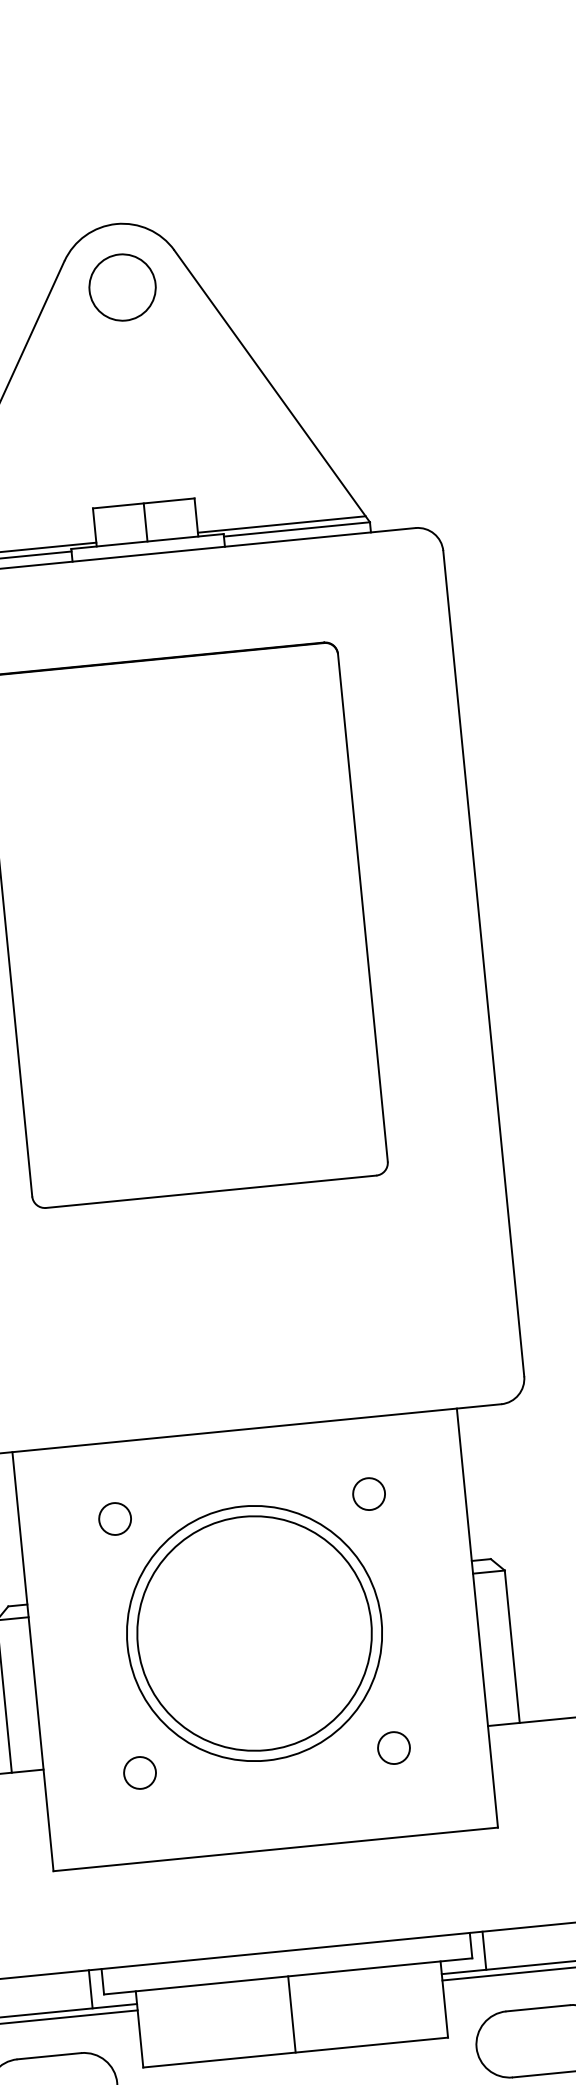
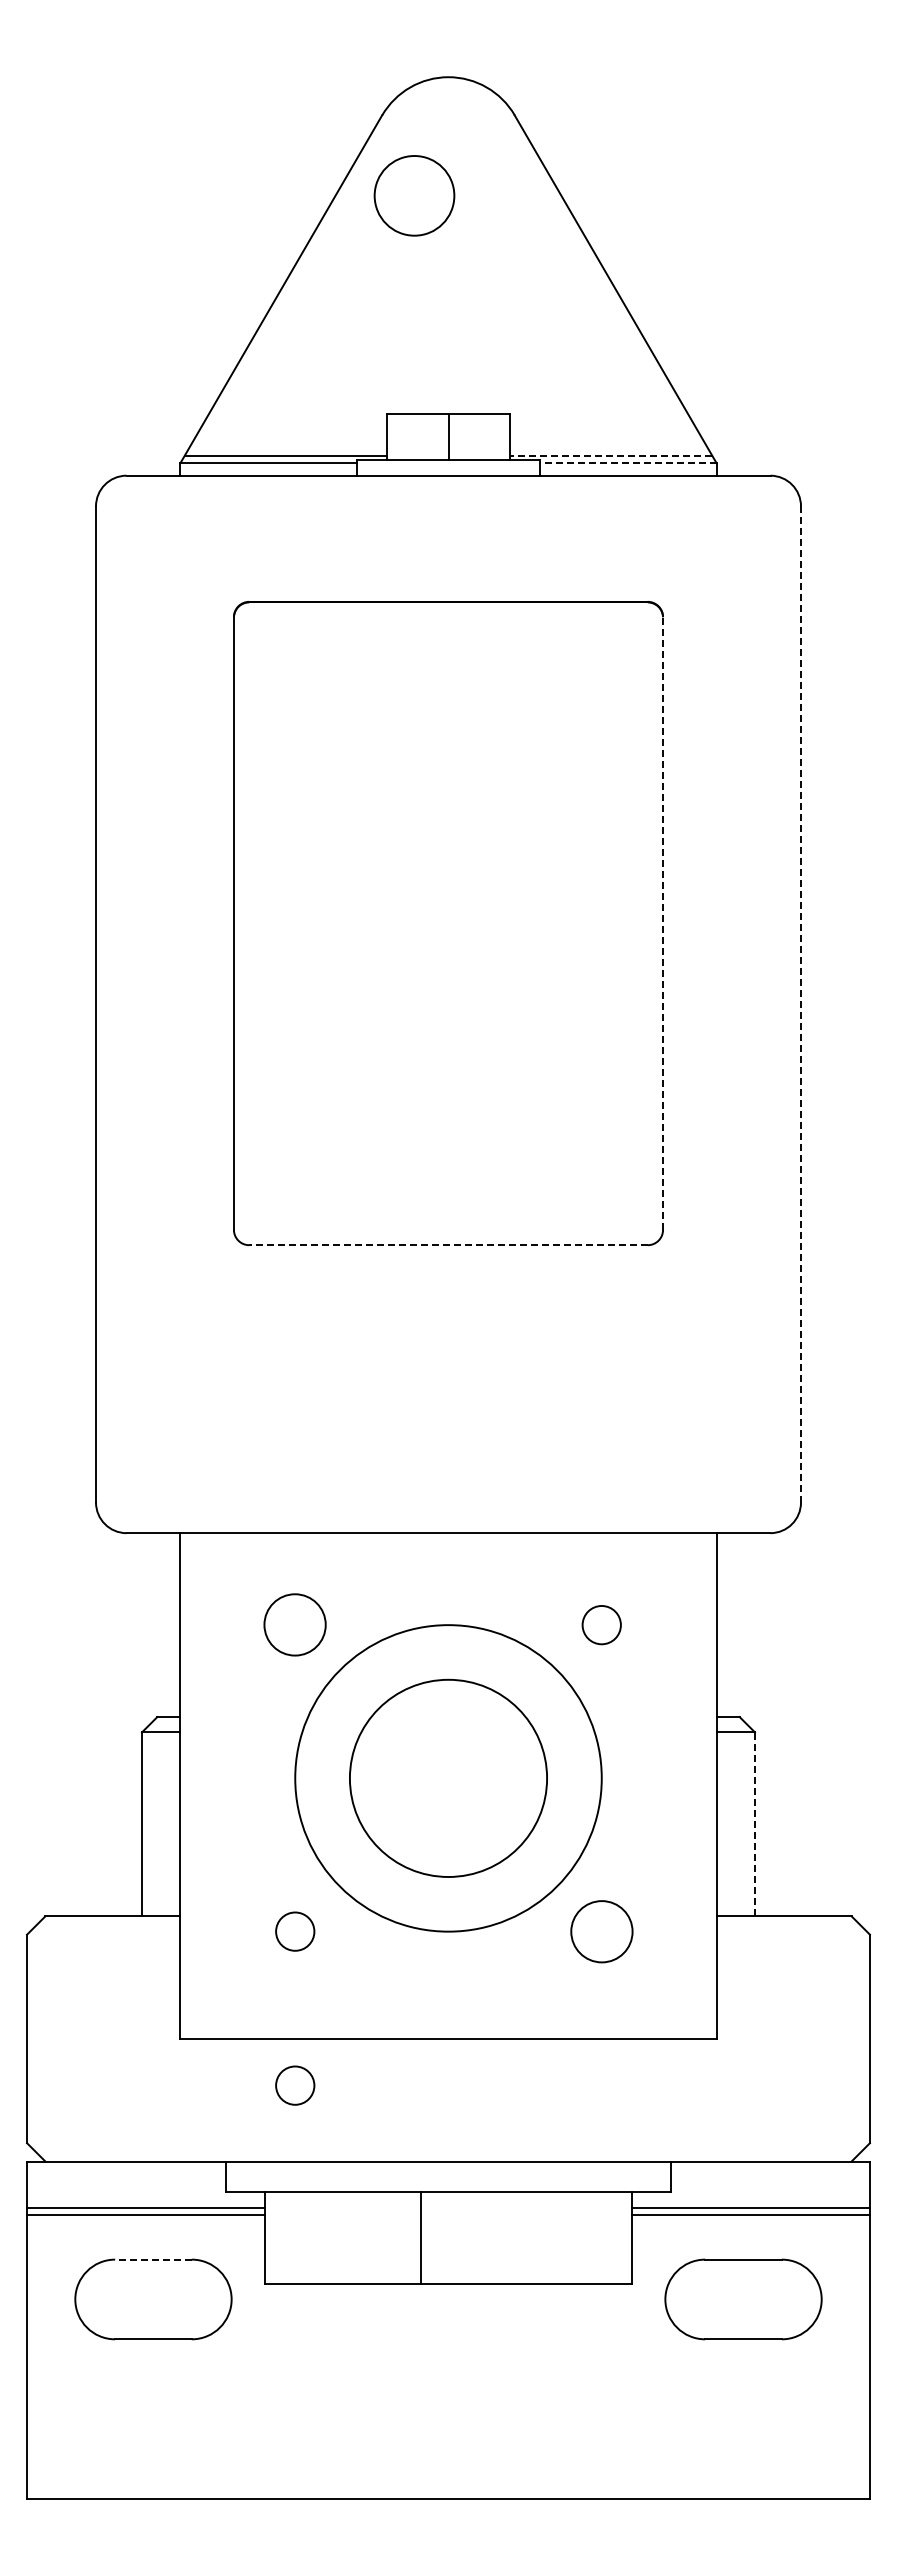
circle: (122, 287) -> (414, 195), moved
line: (281, 524) -> (610, 455), solid -> dashed
line: (296, 529) -> (628, 463), solid -> dashed
line: (363, 907) -> (663, 923), solid -> dashed
line: (484, 963) -> (801, 1004), solid -> dashed
line: (211, 1192) -> (448, 1245), solid -> dashed
circle: (115, 1519) -> (295, 1625), size x1.6
circle: (254, 1633) -> (448, 1778), size x0.7
line: (512, 1646) -> (755, 1824), solid -> dashed
circle: (393, 1747) -> (601, 1931), size x1.6
circle: (152, 1900) -> (295, 2085), added
line: (484, 1950) -> (686, 2184), removed
line: (90, 1989) -> (210, 2184), removed
line: (291, 2014) -> (420, 2238), moved
line: (48, 2056) -> (152, 2259), solid -> dashed

